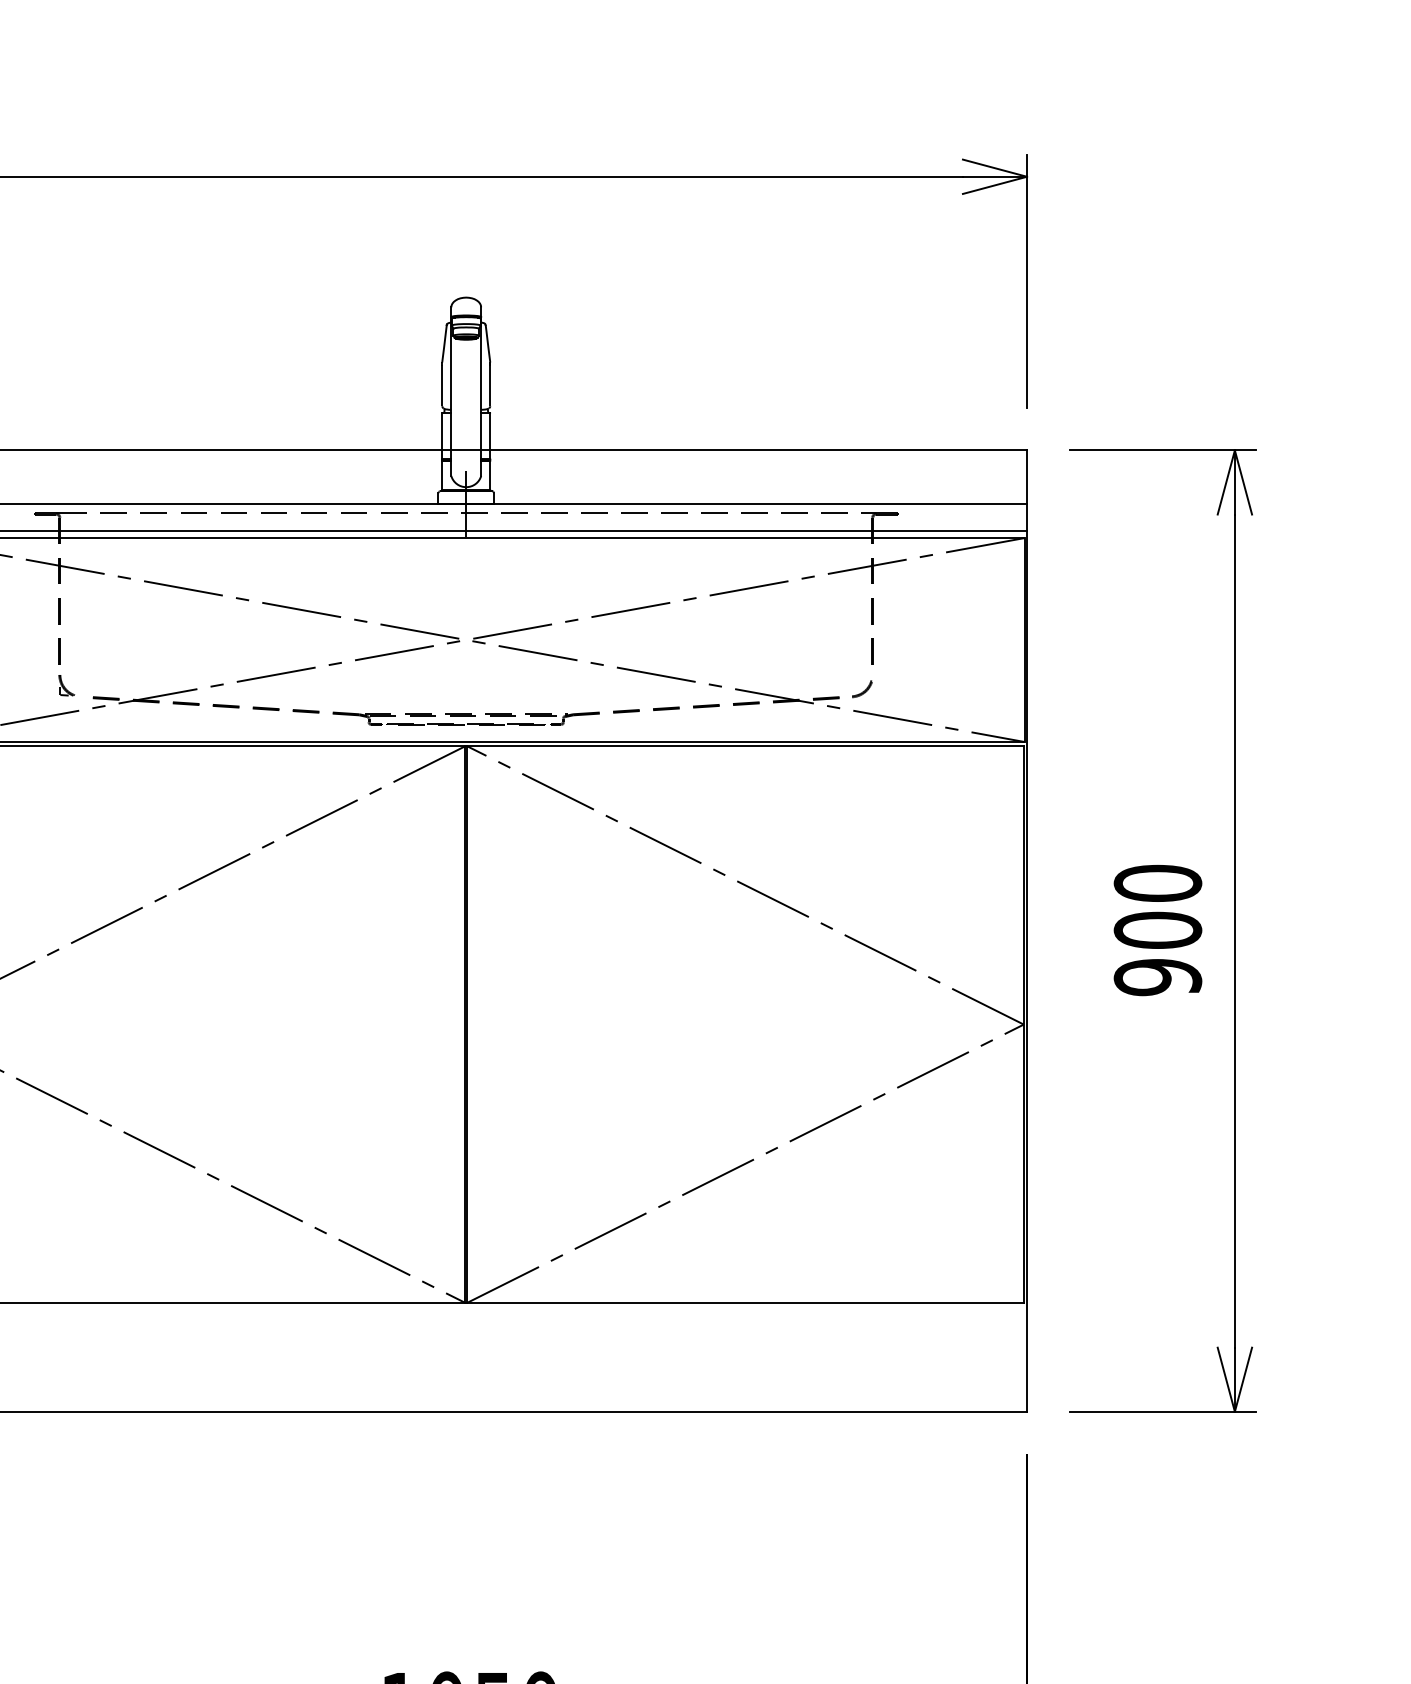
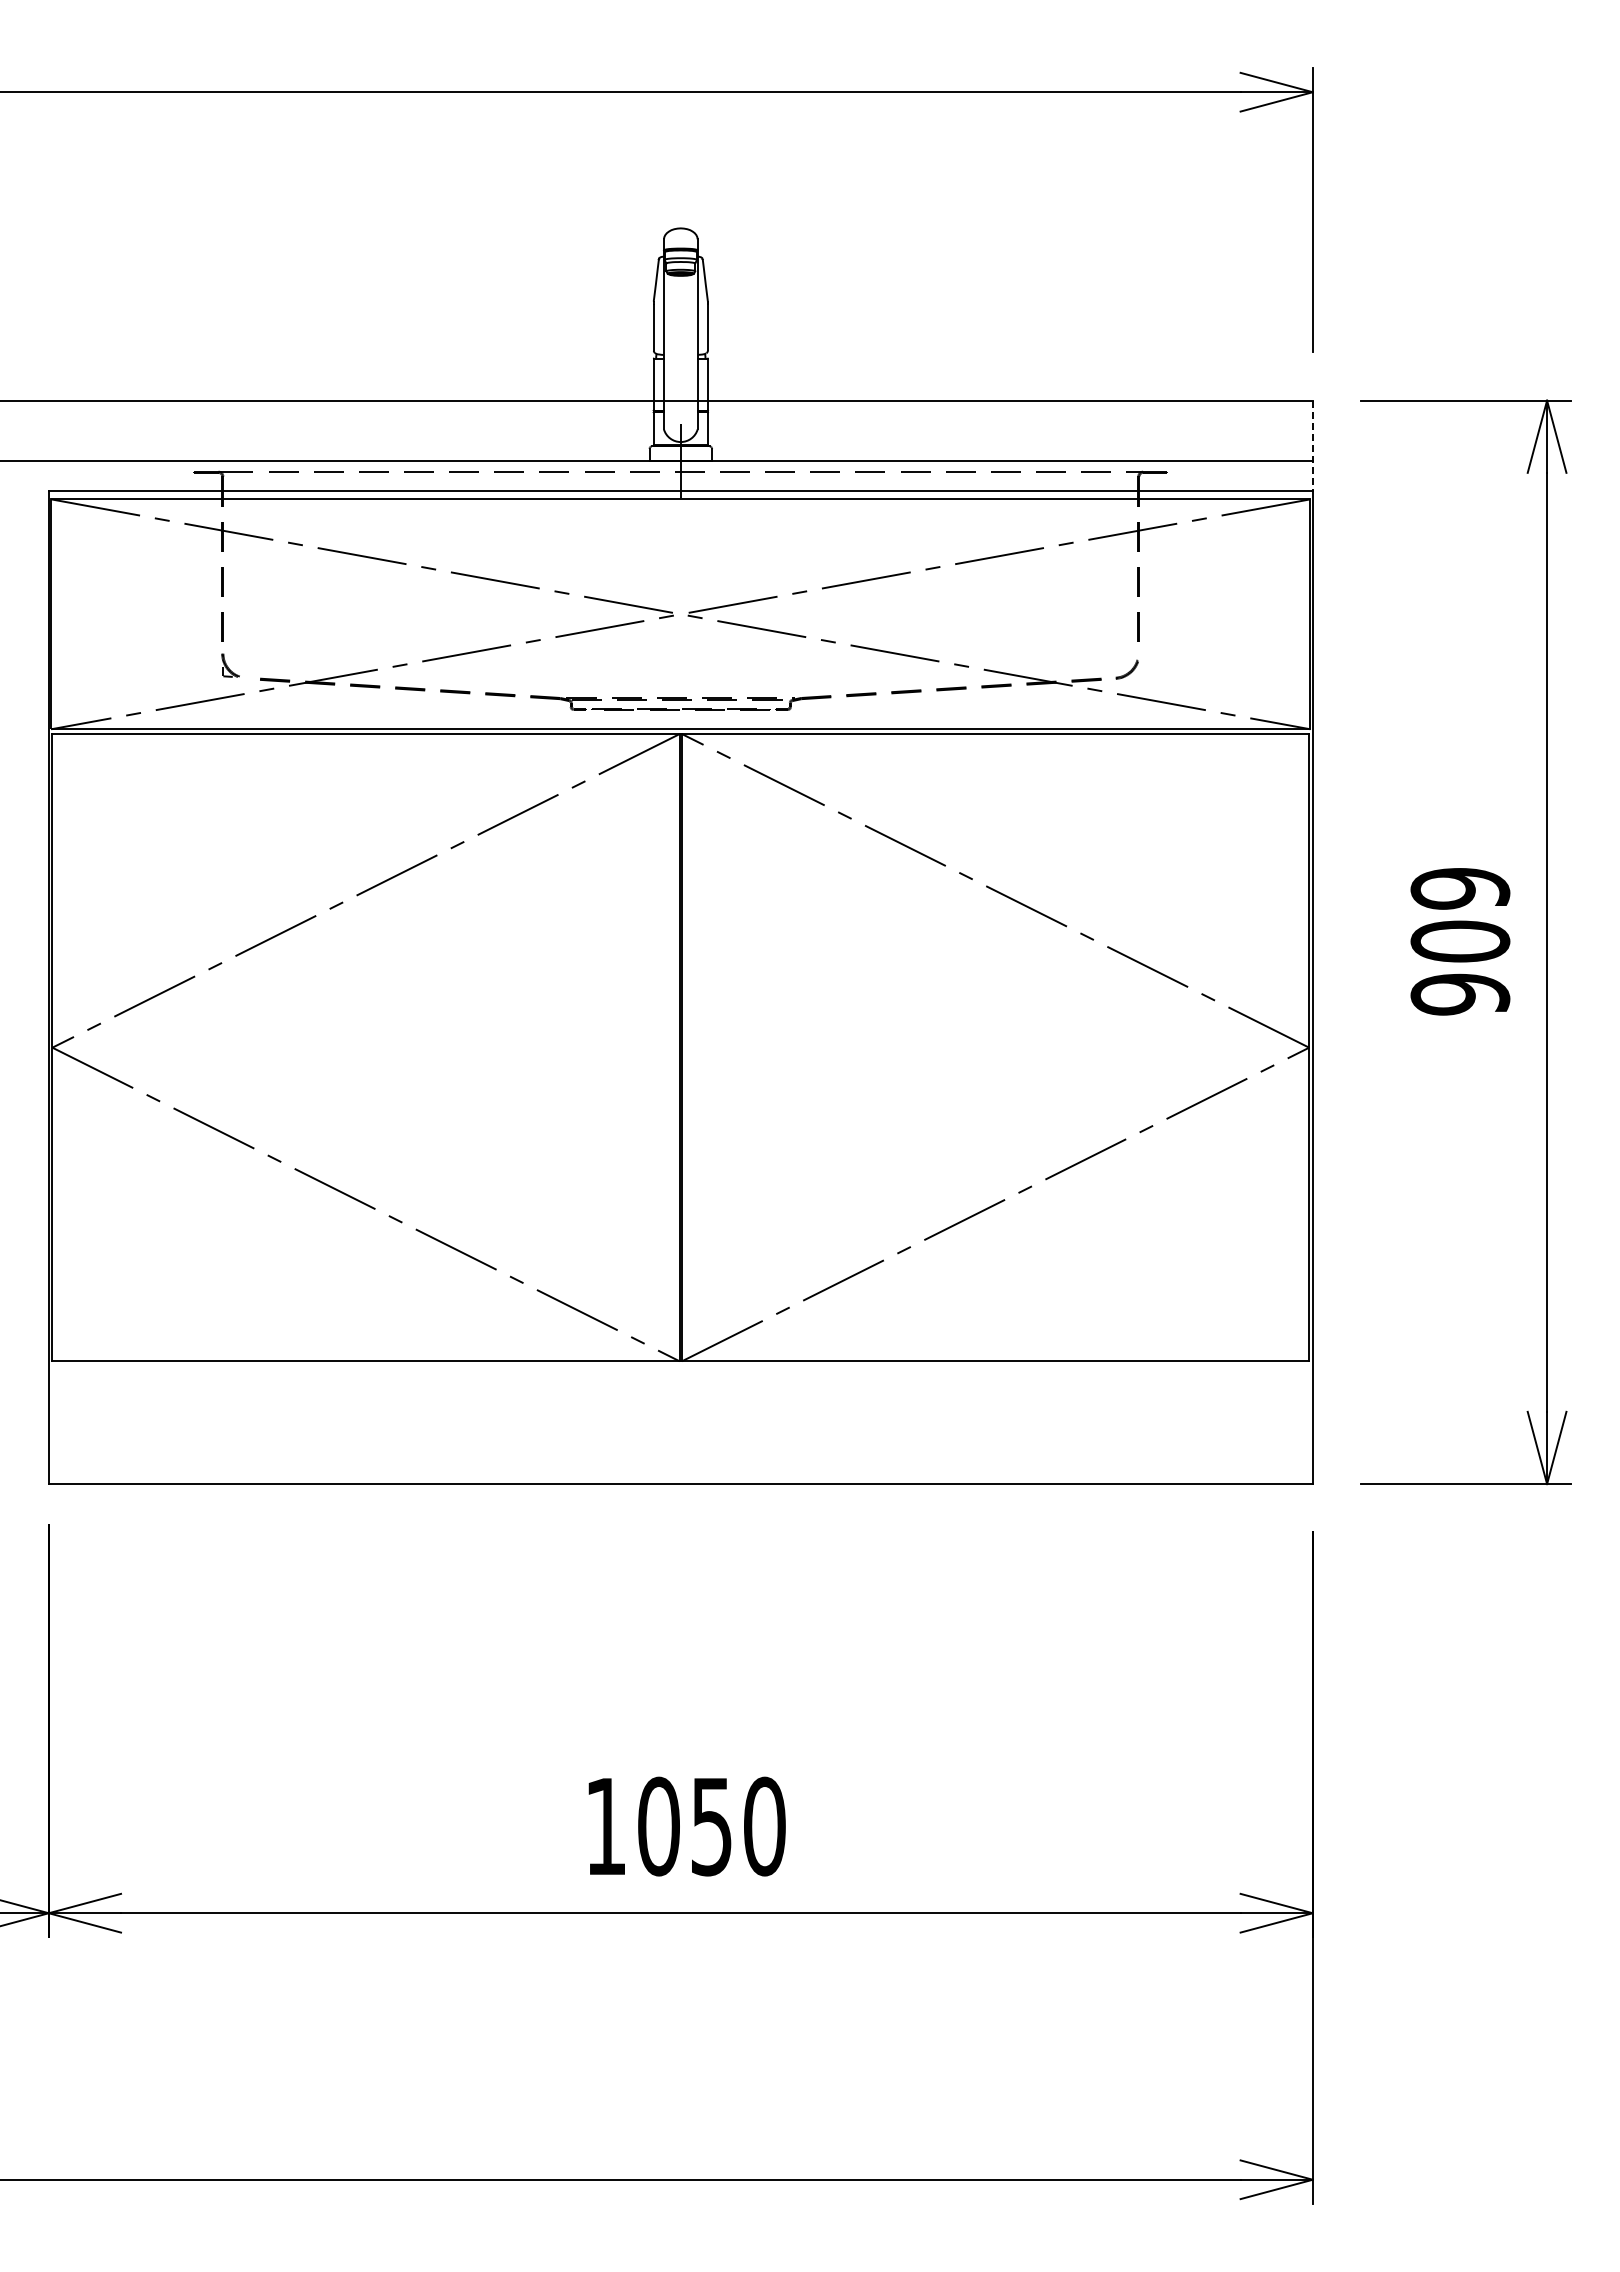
line: (1026, 491) -> (1312, 446), solid -> dashed
text: (1158, 883) -> (1460, 888), 900 -> 909

